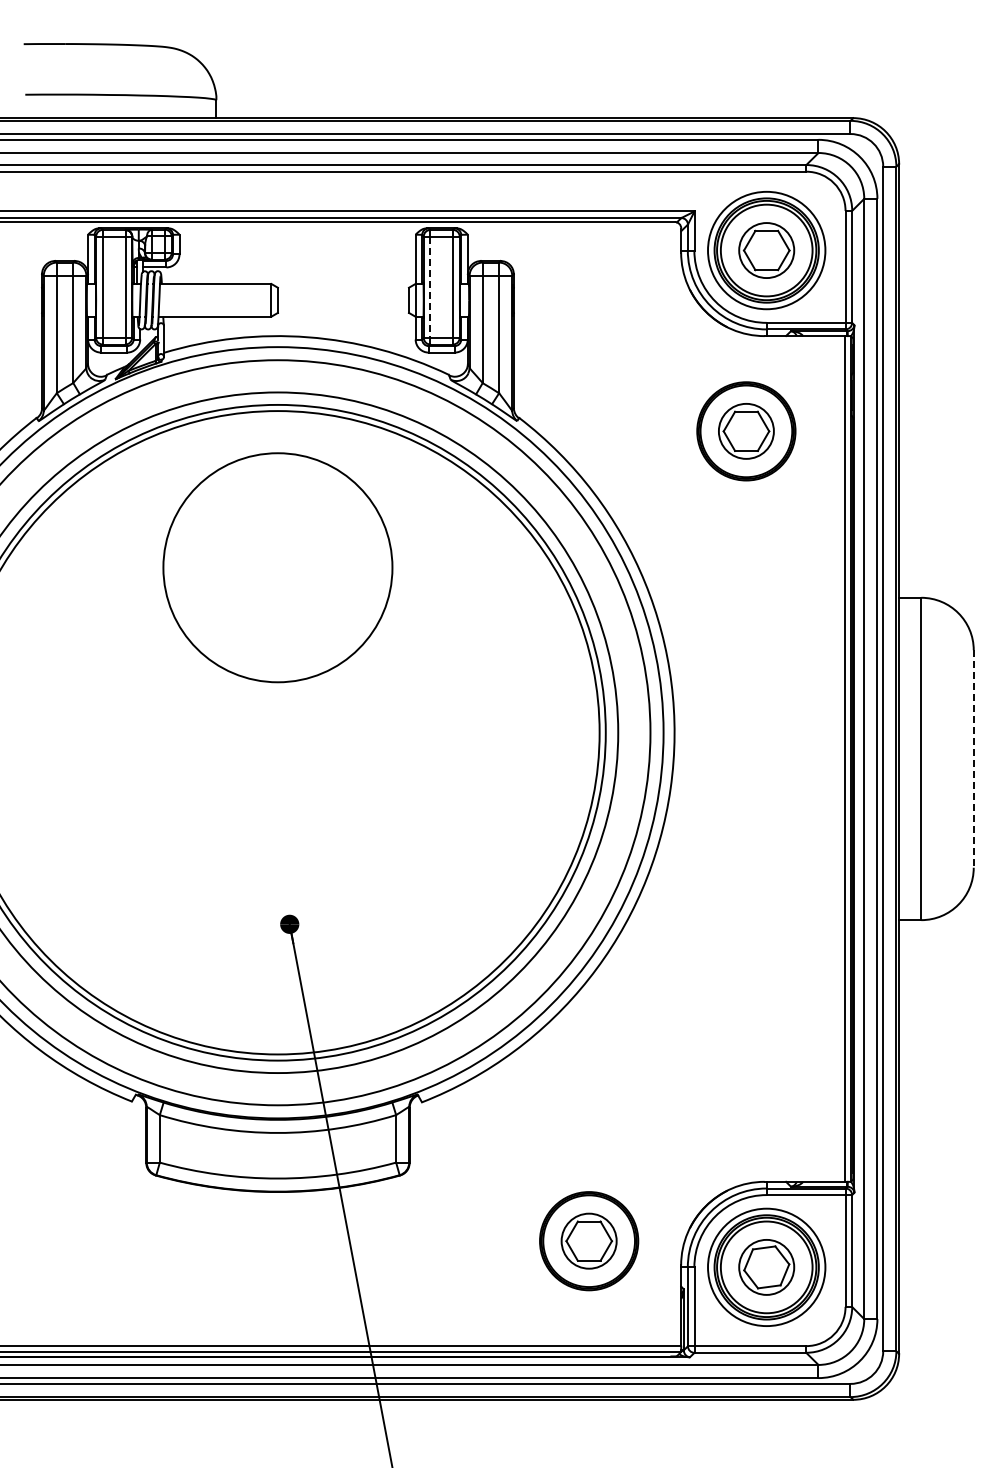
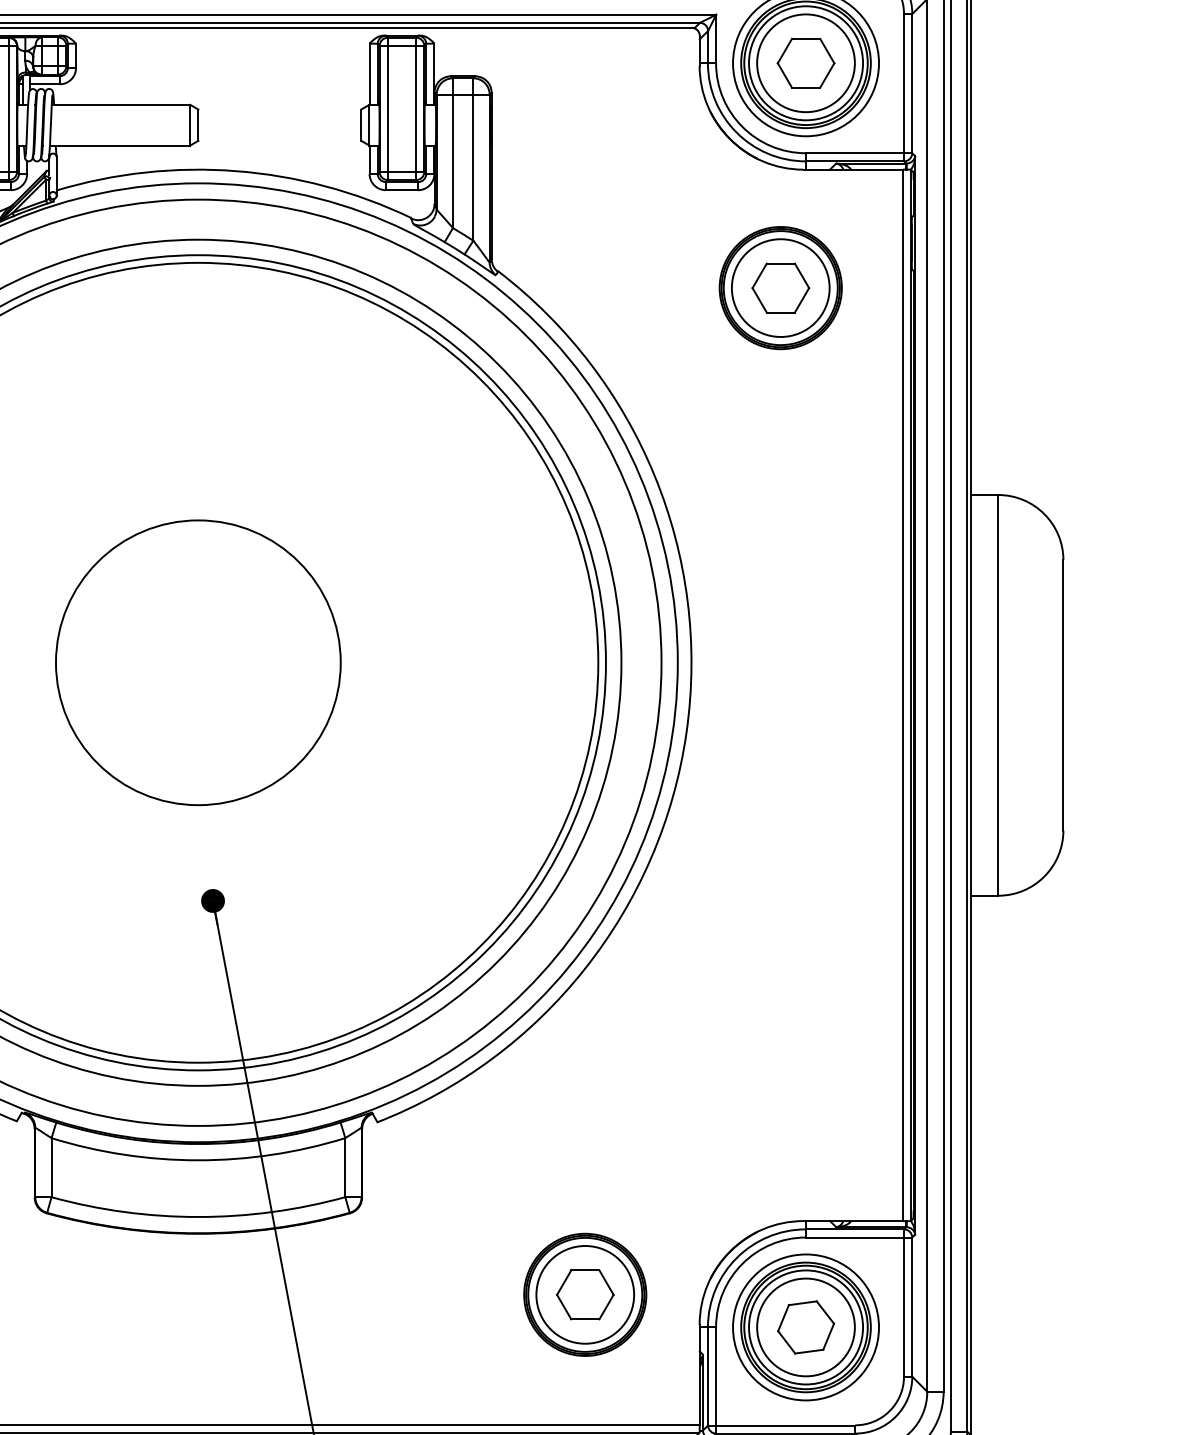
circle: (766, 250) -> (805, 63), size x1.43
line: (430, 287) -> (388, 109), dashed -> solid
circle: (746, 431) -> (780, 288), size x1.43
circle: (277, 567) -> (197, 662), moved
line: (973, 758) -> (1063, 694), dashed -> solid
circle: (588, 1240) -> (584, 1294), size x1.43
circle: (766, 1267) -> (805, 1327), size x1.43

